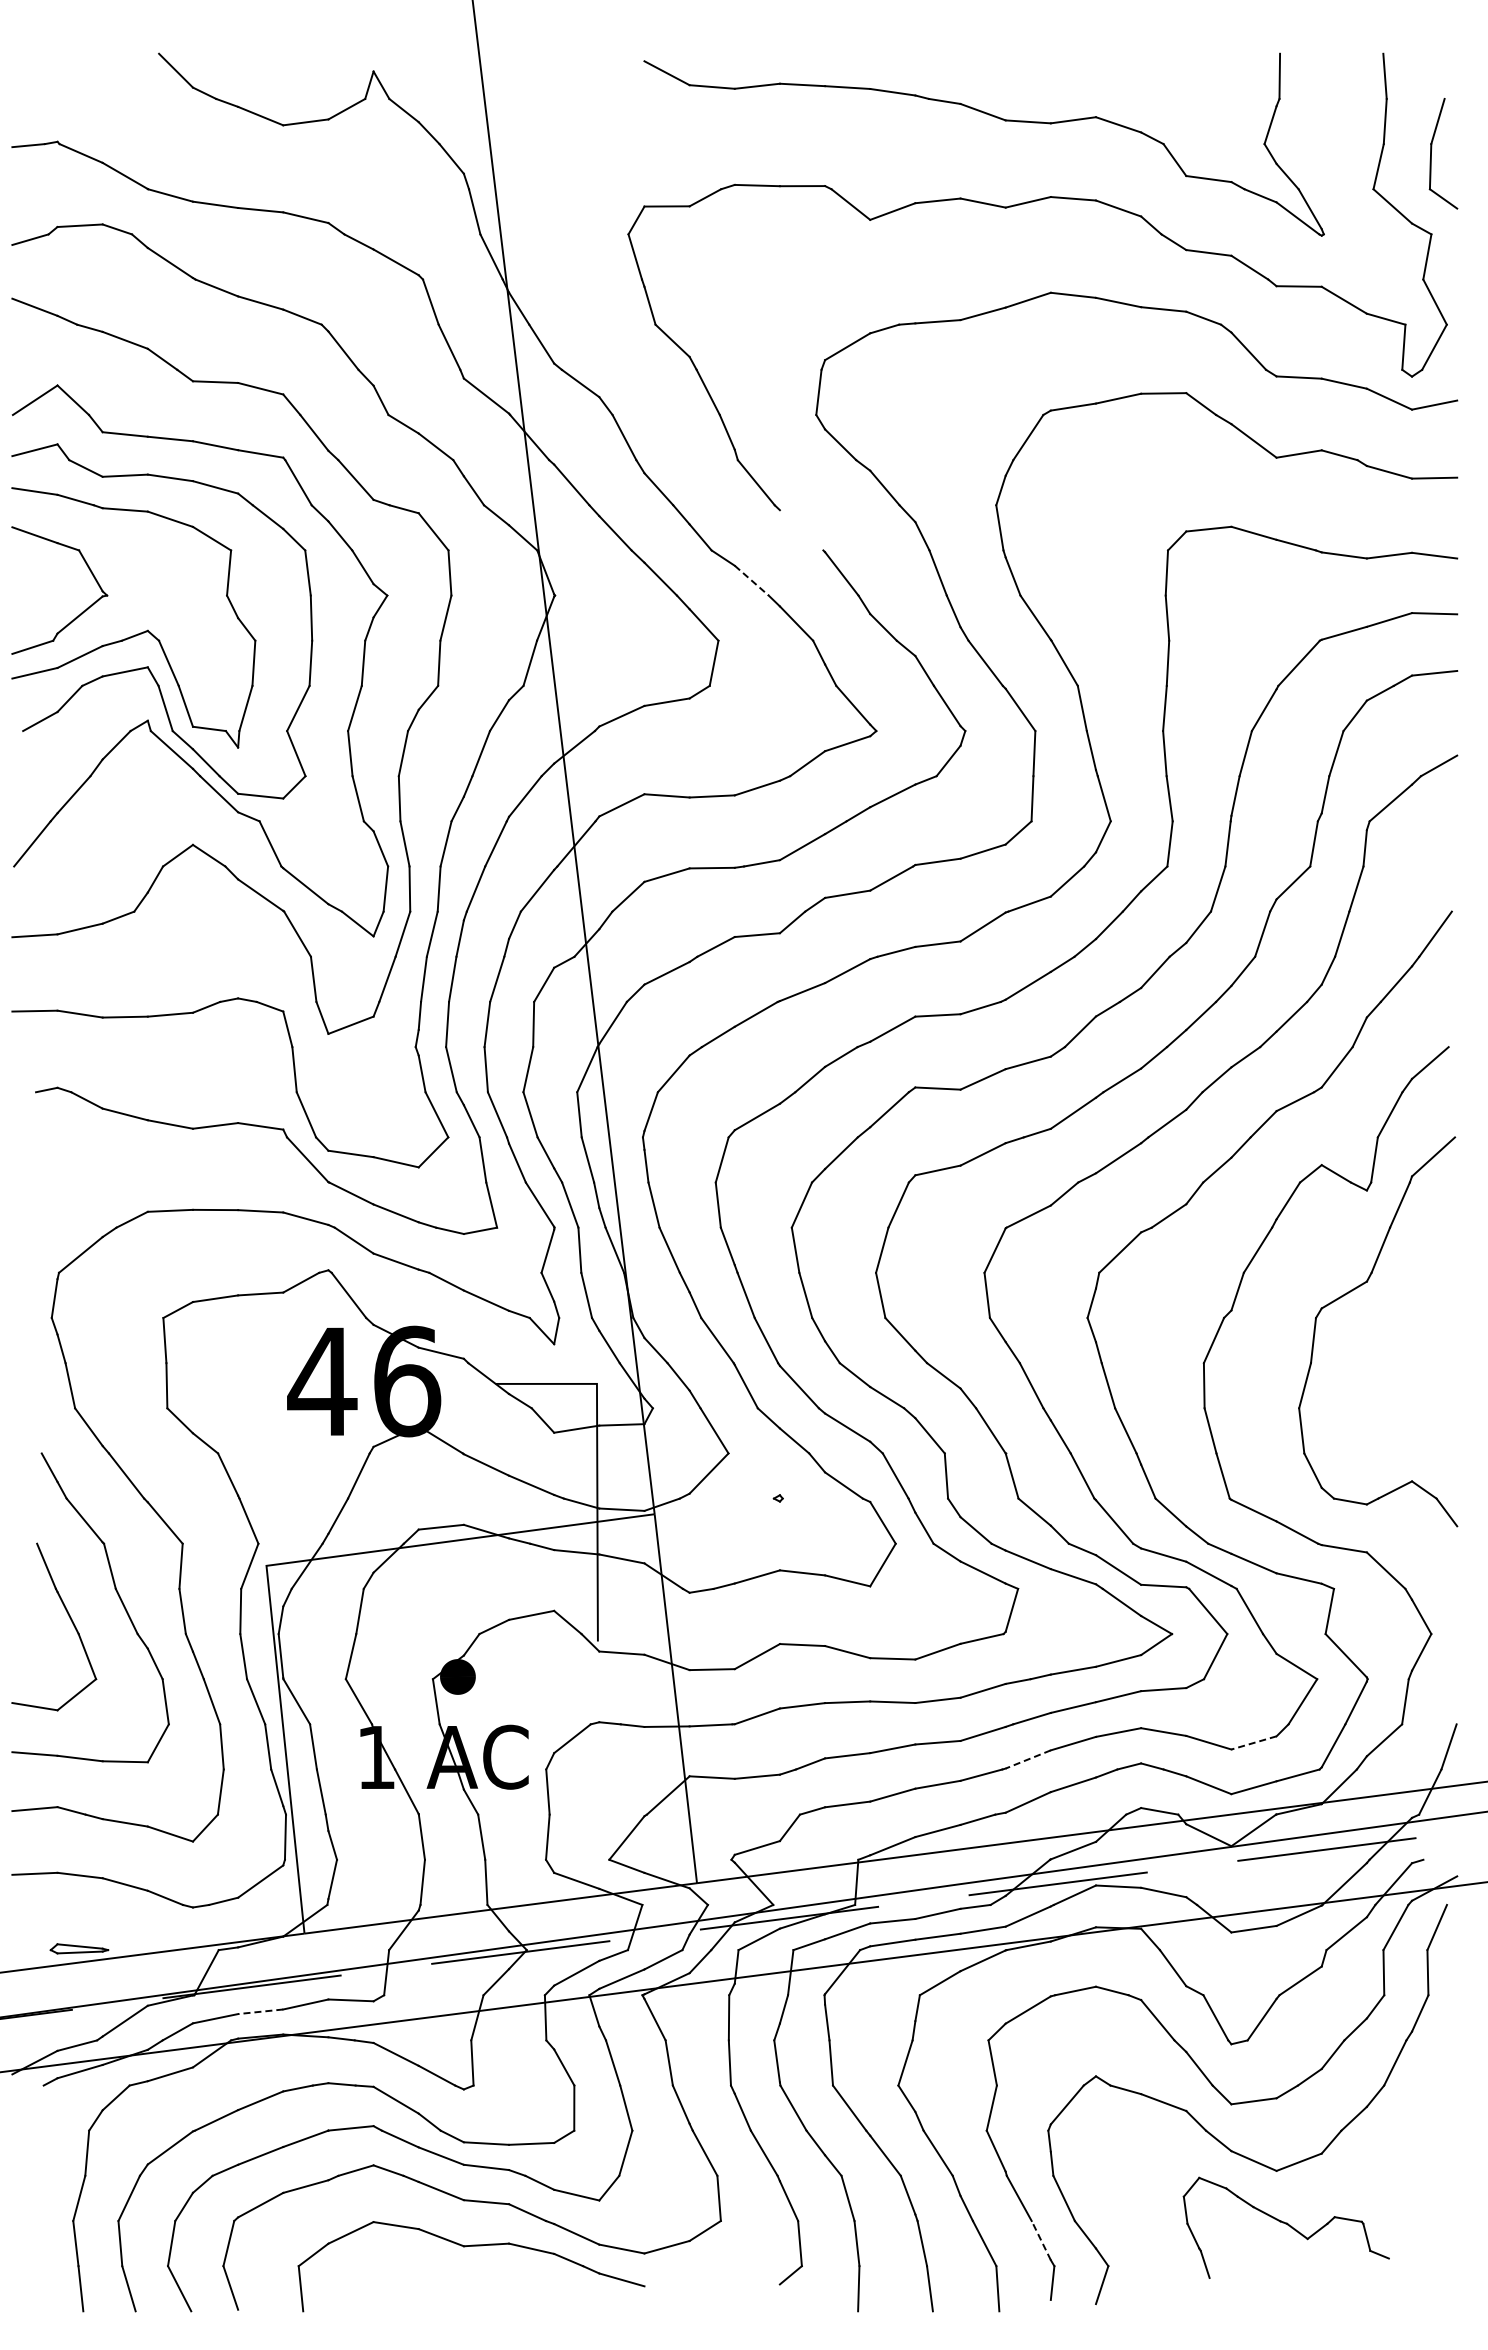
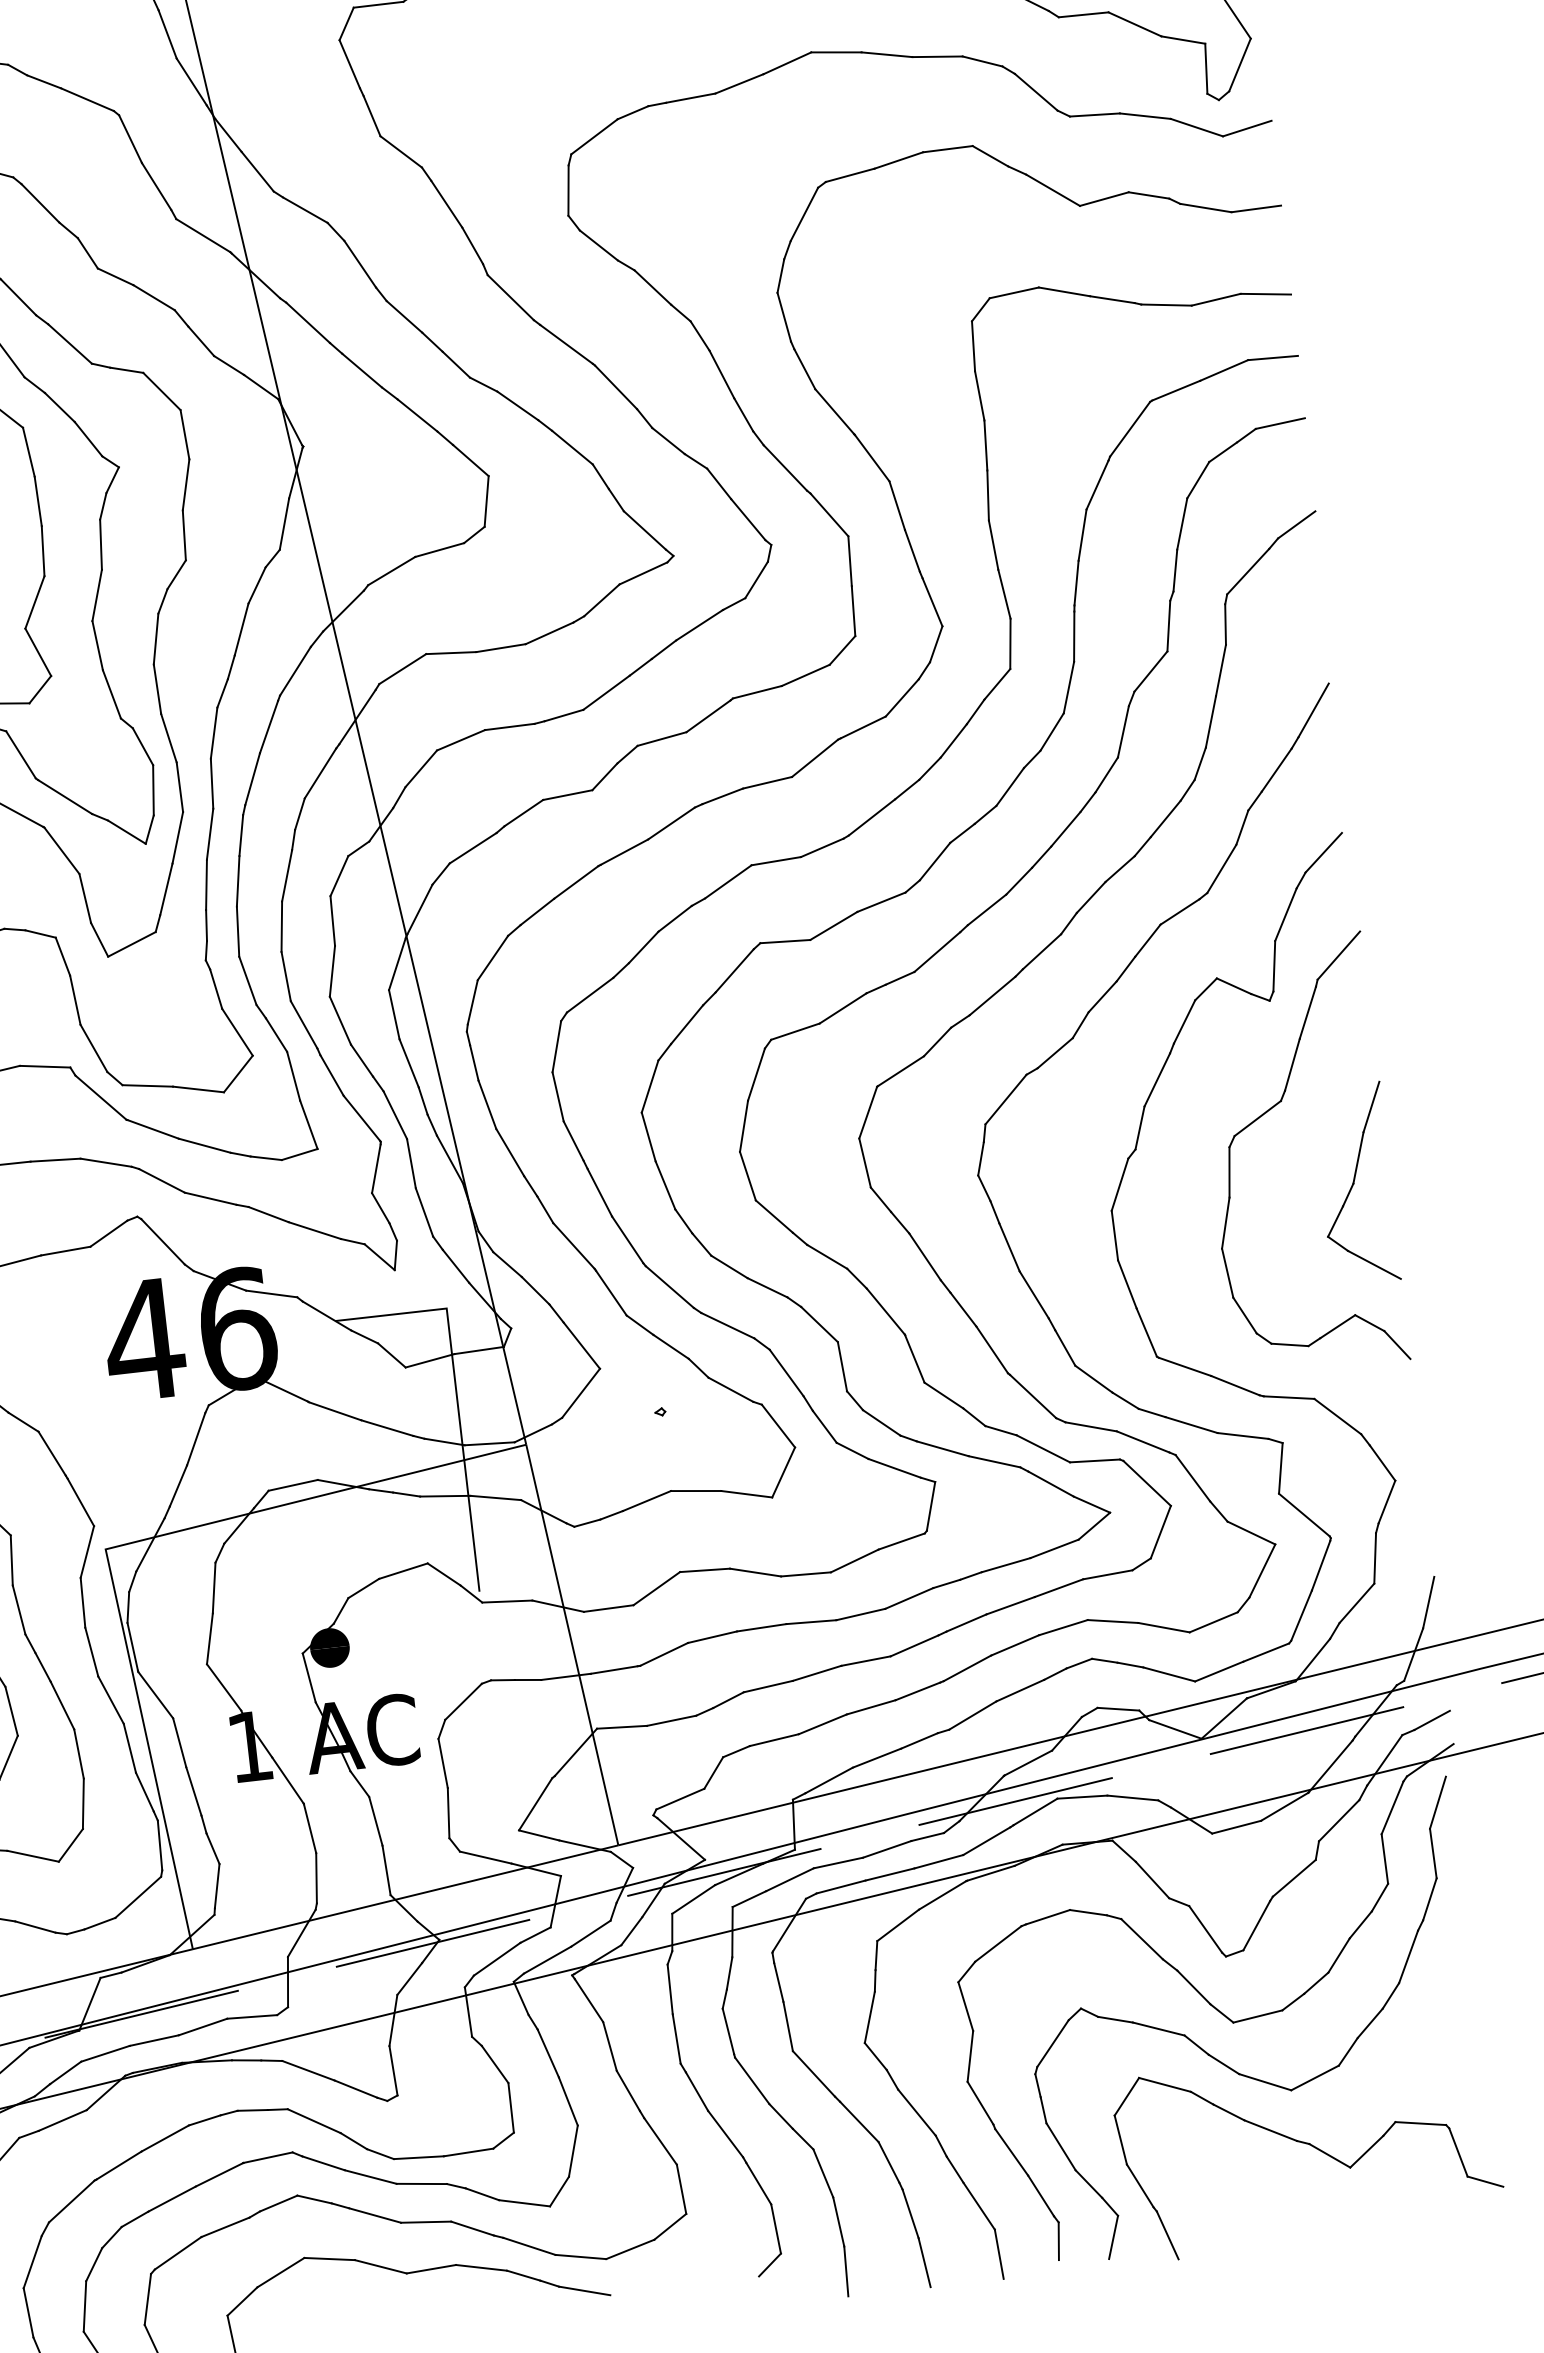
line: (801, 530) -> (566, 344), added
line: (751, 580) -> (517, 405), dashed -> solid
part: (1426, 1363) -> (1356, 1183), added
line: (1254, 1742) -> (1214, 1621), dashed -> solid
line: (1027, 1759) -> (966, 1668), dashed -> solid
line: (1440, 1852) -> (1432, 1719), added
line: (260, 2011) -> (154, 2040), dashed -> solid
part: (1286, 2227) -> (1309, 2151), size x1.67
line: (1041, 2240) -> (1041, 2195), dashed -> solid

